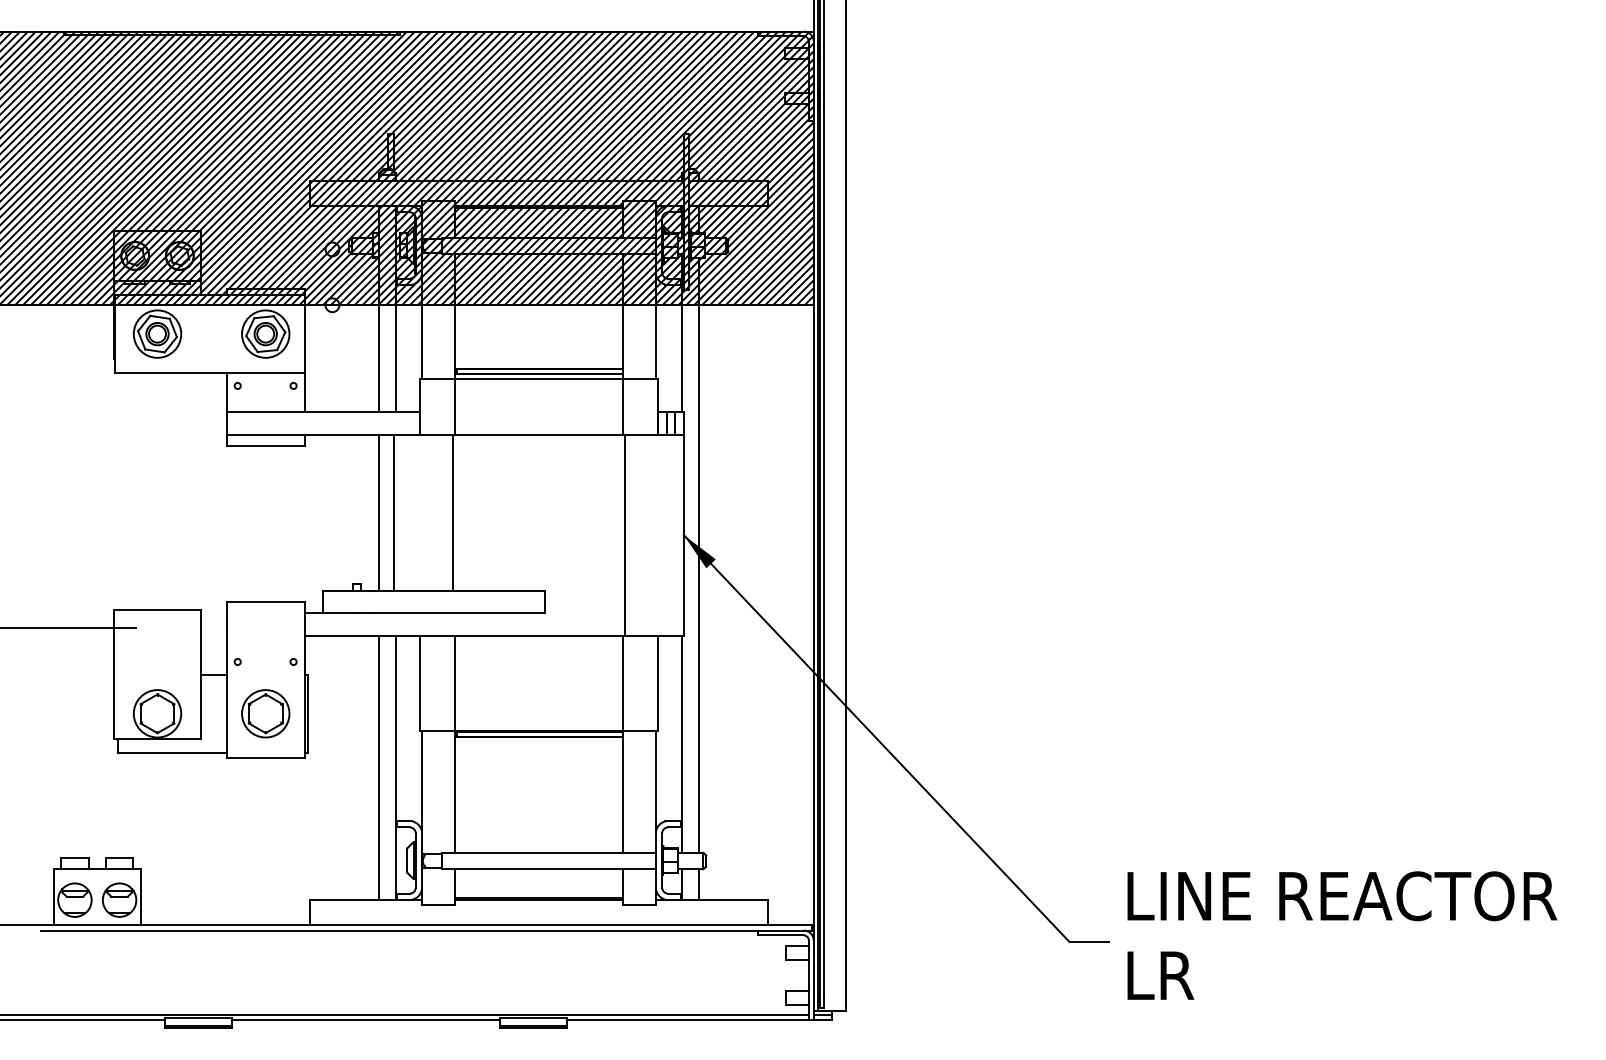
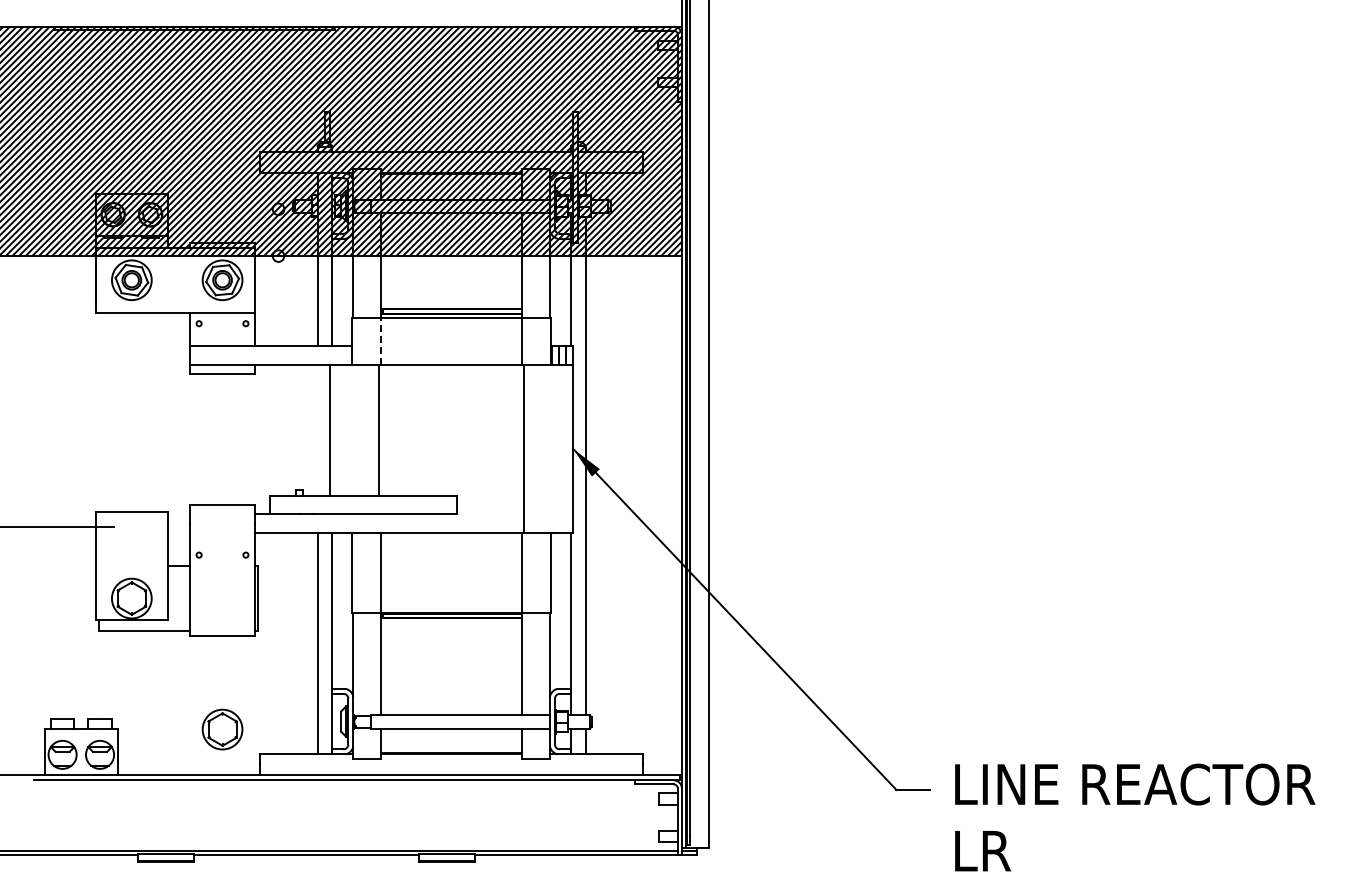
line: (455, 405) -> (381, 340), solid -> dashed
line: (378, 512) -> (317, 429), removed
part: (265, 713) -> (222, 729), moved
text: (1342, 935) -> (1135, 817), moved

